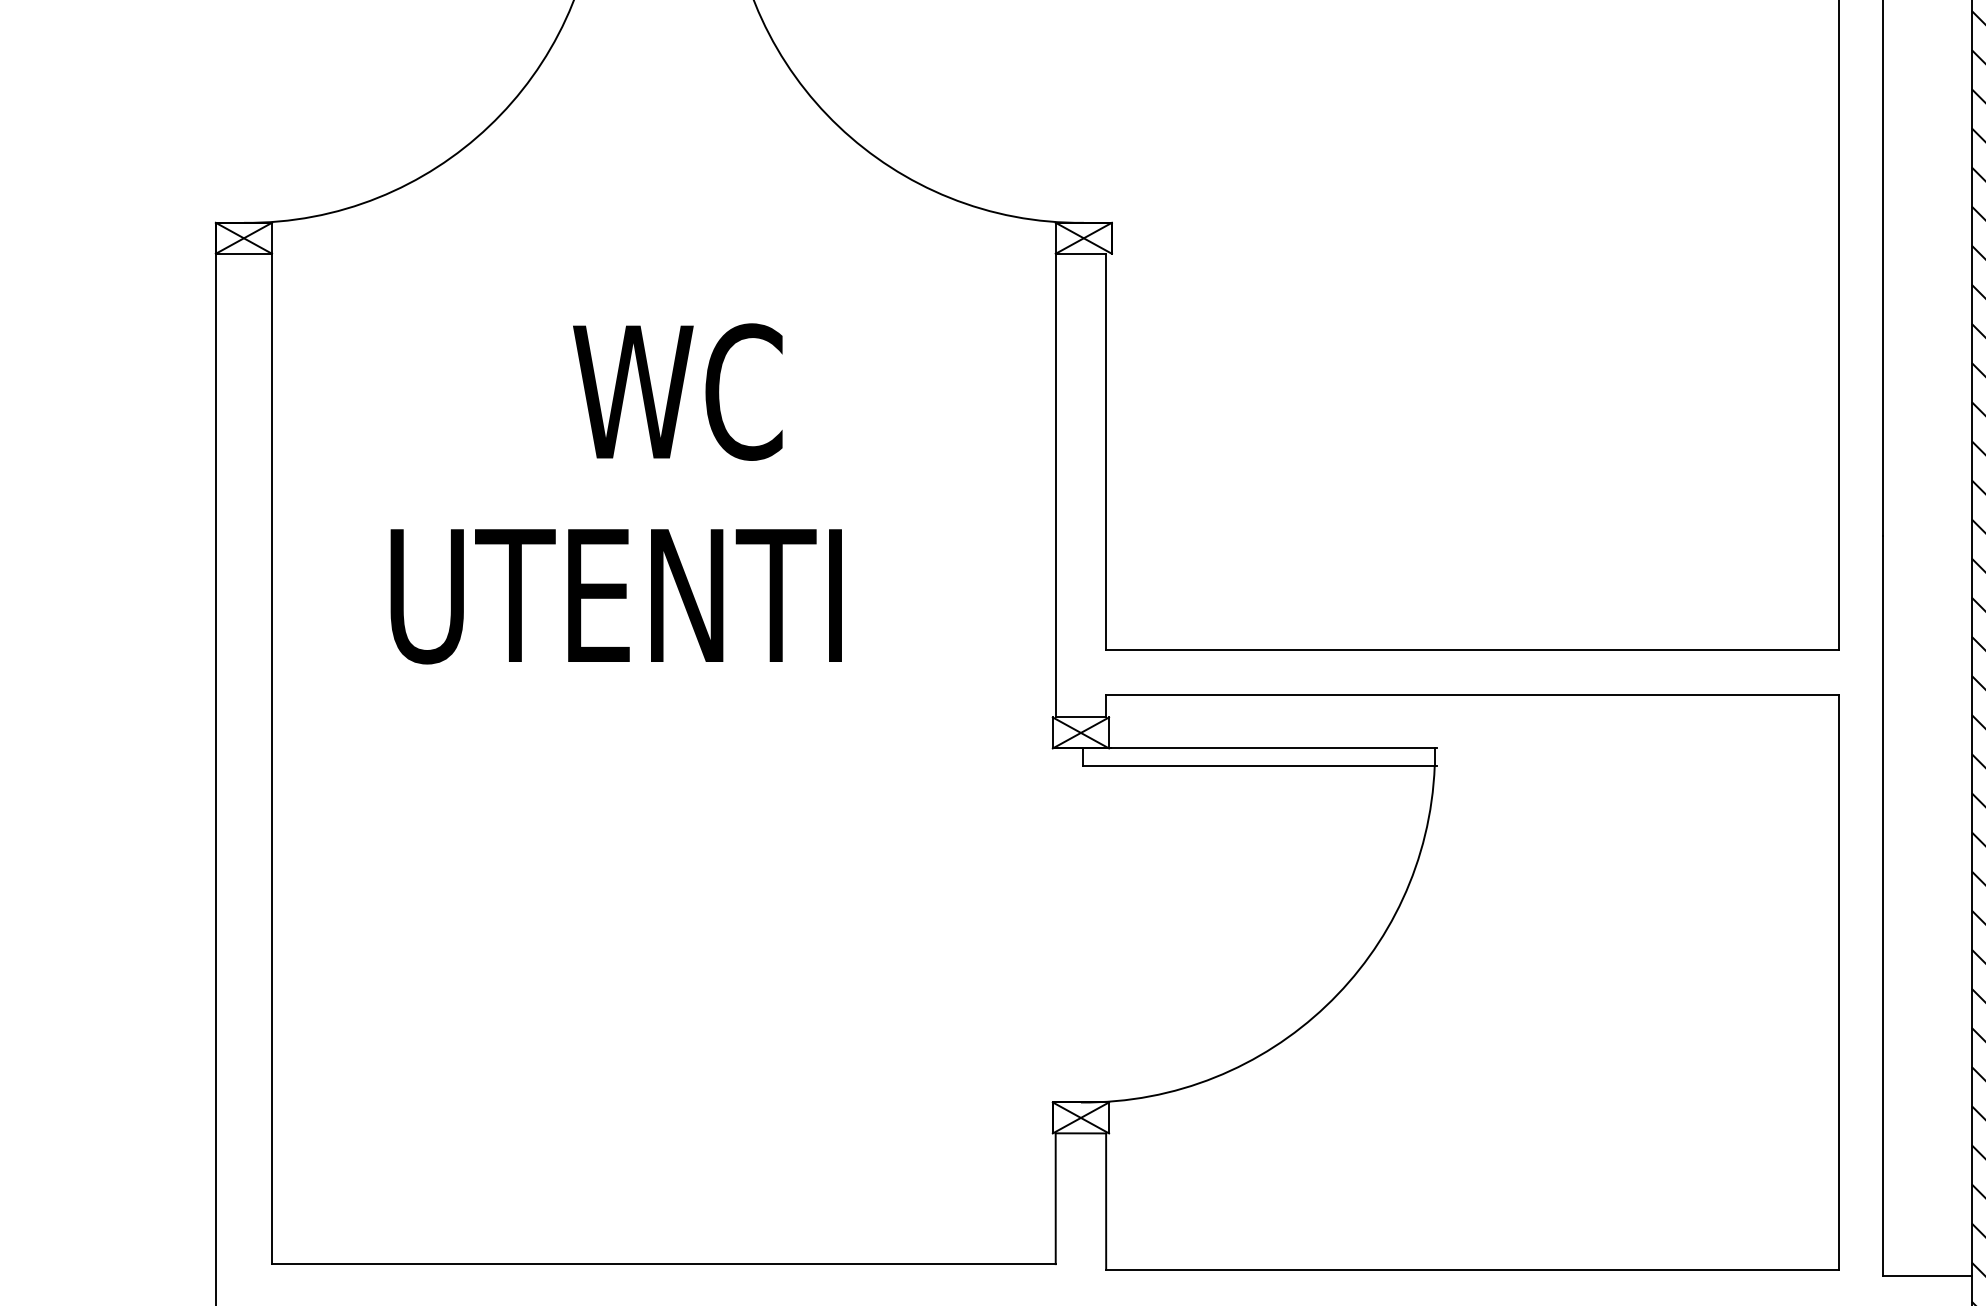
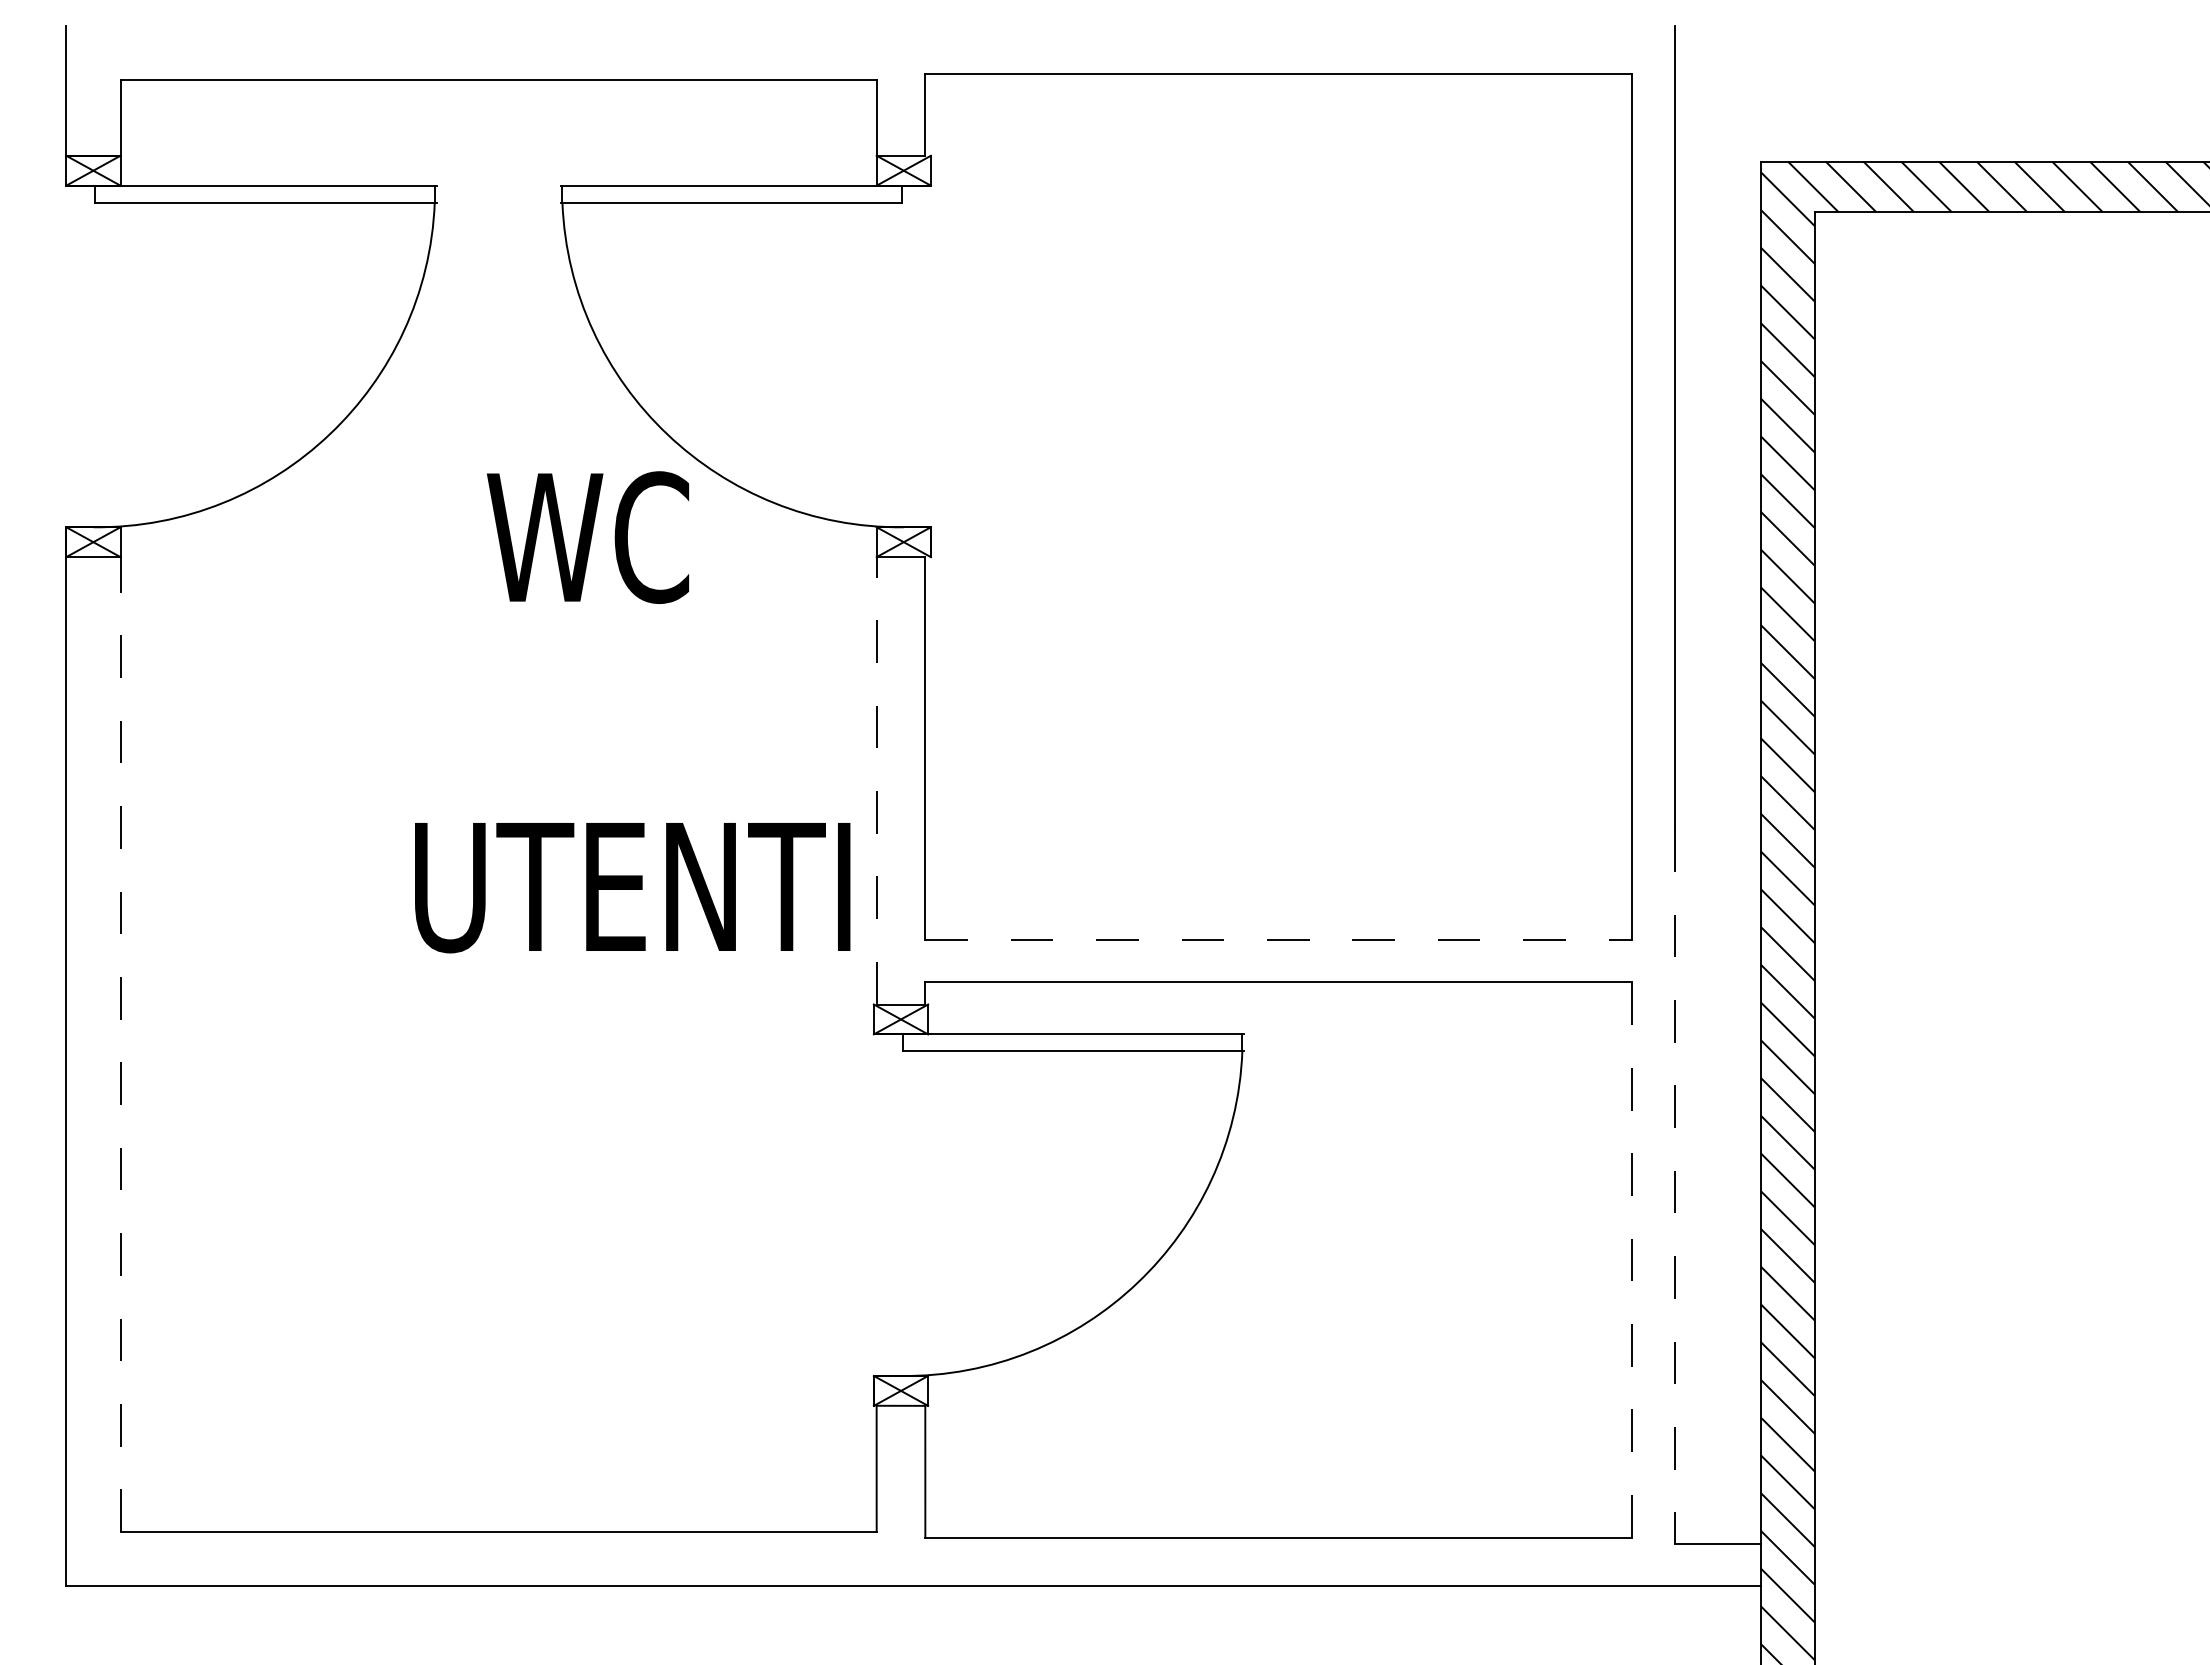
text: (678, 392) -> (588, 537), moved
line: (1055, 485) -> (876, 780), solid -> dashed
text: (616, 597) -> (632, 888), moved
line: (1472, 650) -> (1278, 939), solid -> dashed
line: (272, 758) -> (120, 1044), solid -> dashed
line: (1883, 906) -> (1675, 1186), solid -> dashed
line: (1839, 982) -> (1632, 1260), solid -> dashed

